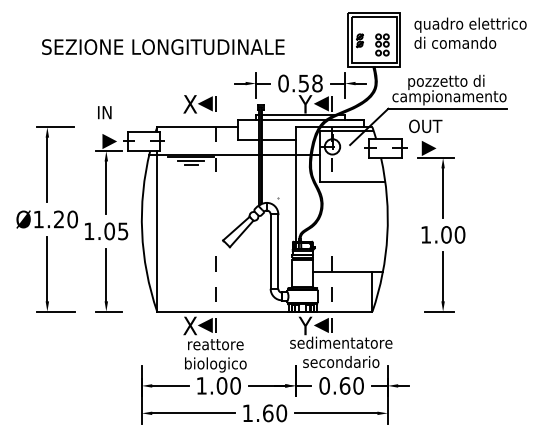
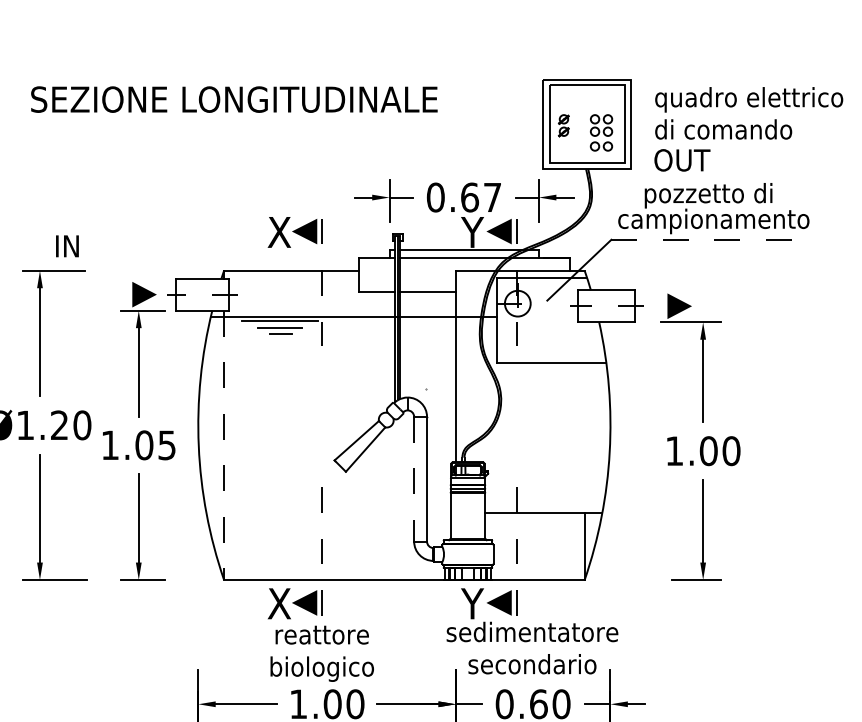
text: (163, 46) -> (234, 98), moved
text: (310, 83) -> (480, 197), 0.58 -> 0.67
line: (448, 108) -> (712, 239), solid -> dashed
text: (104, 112) -> (66, 246), moved
text: (425, 126) -> (682, 160), moved
line: (157, 231) -> (224, 445), solid -> dashed
line: (270, 252) -> (413, 480), solid -> dashed

